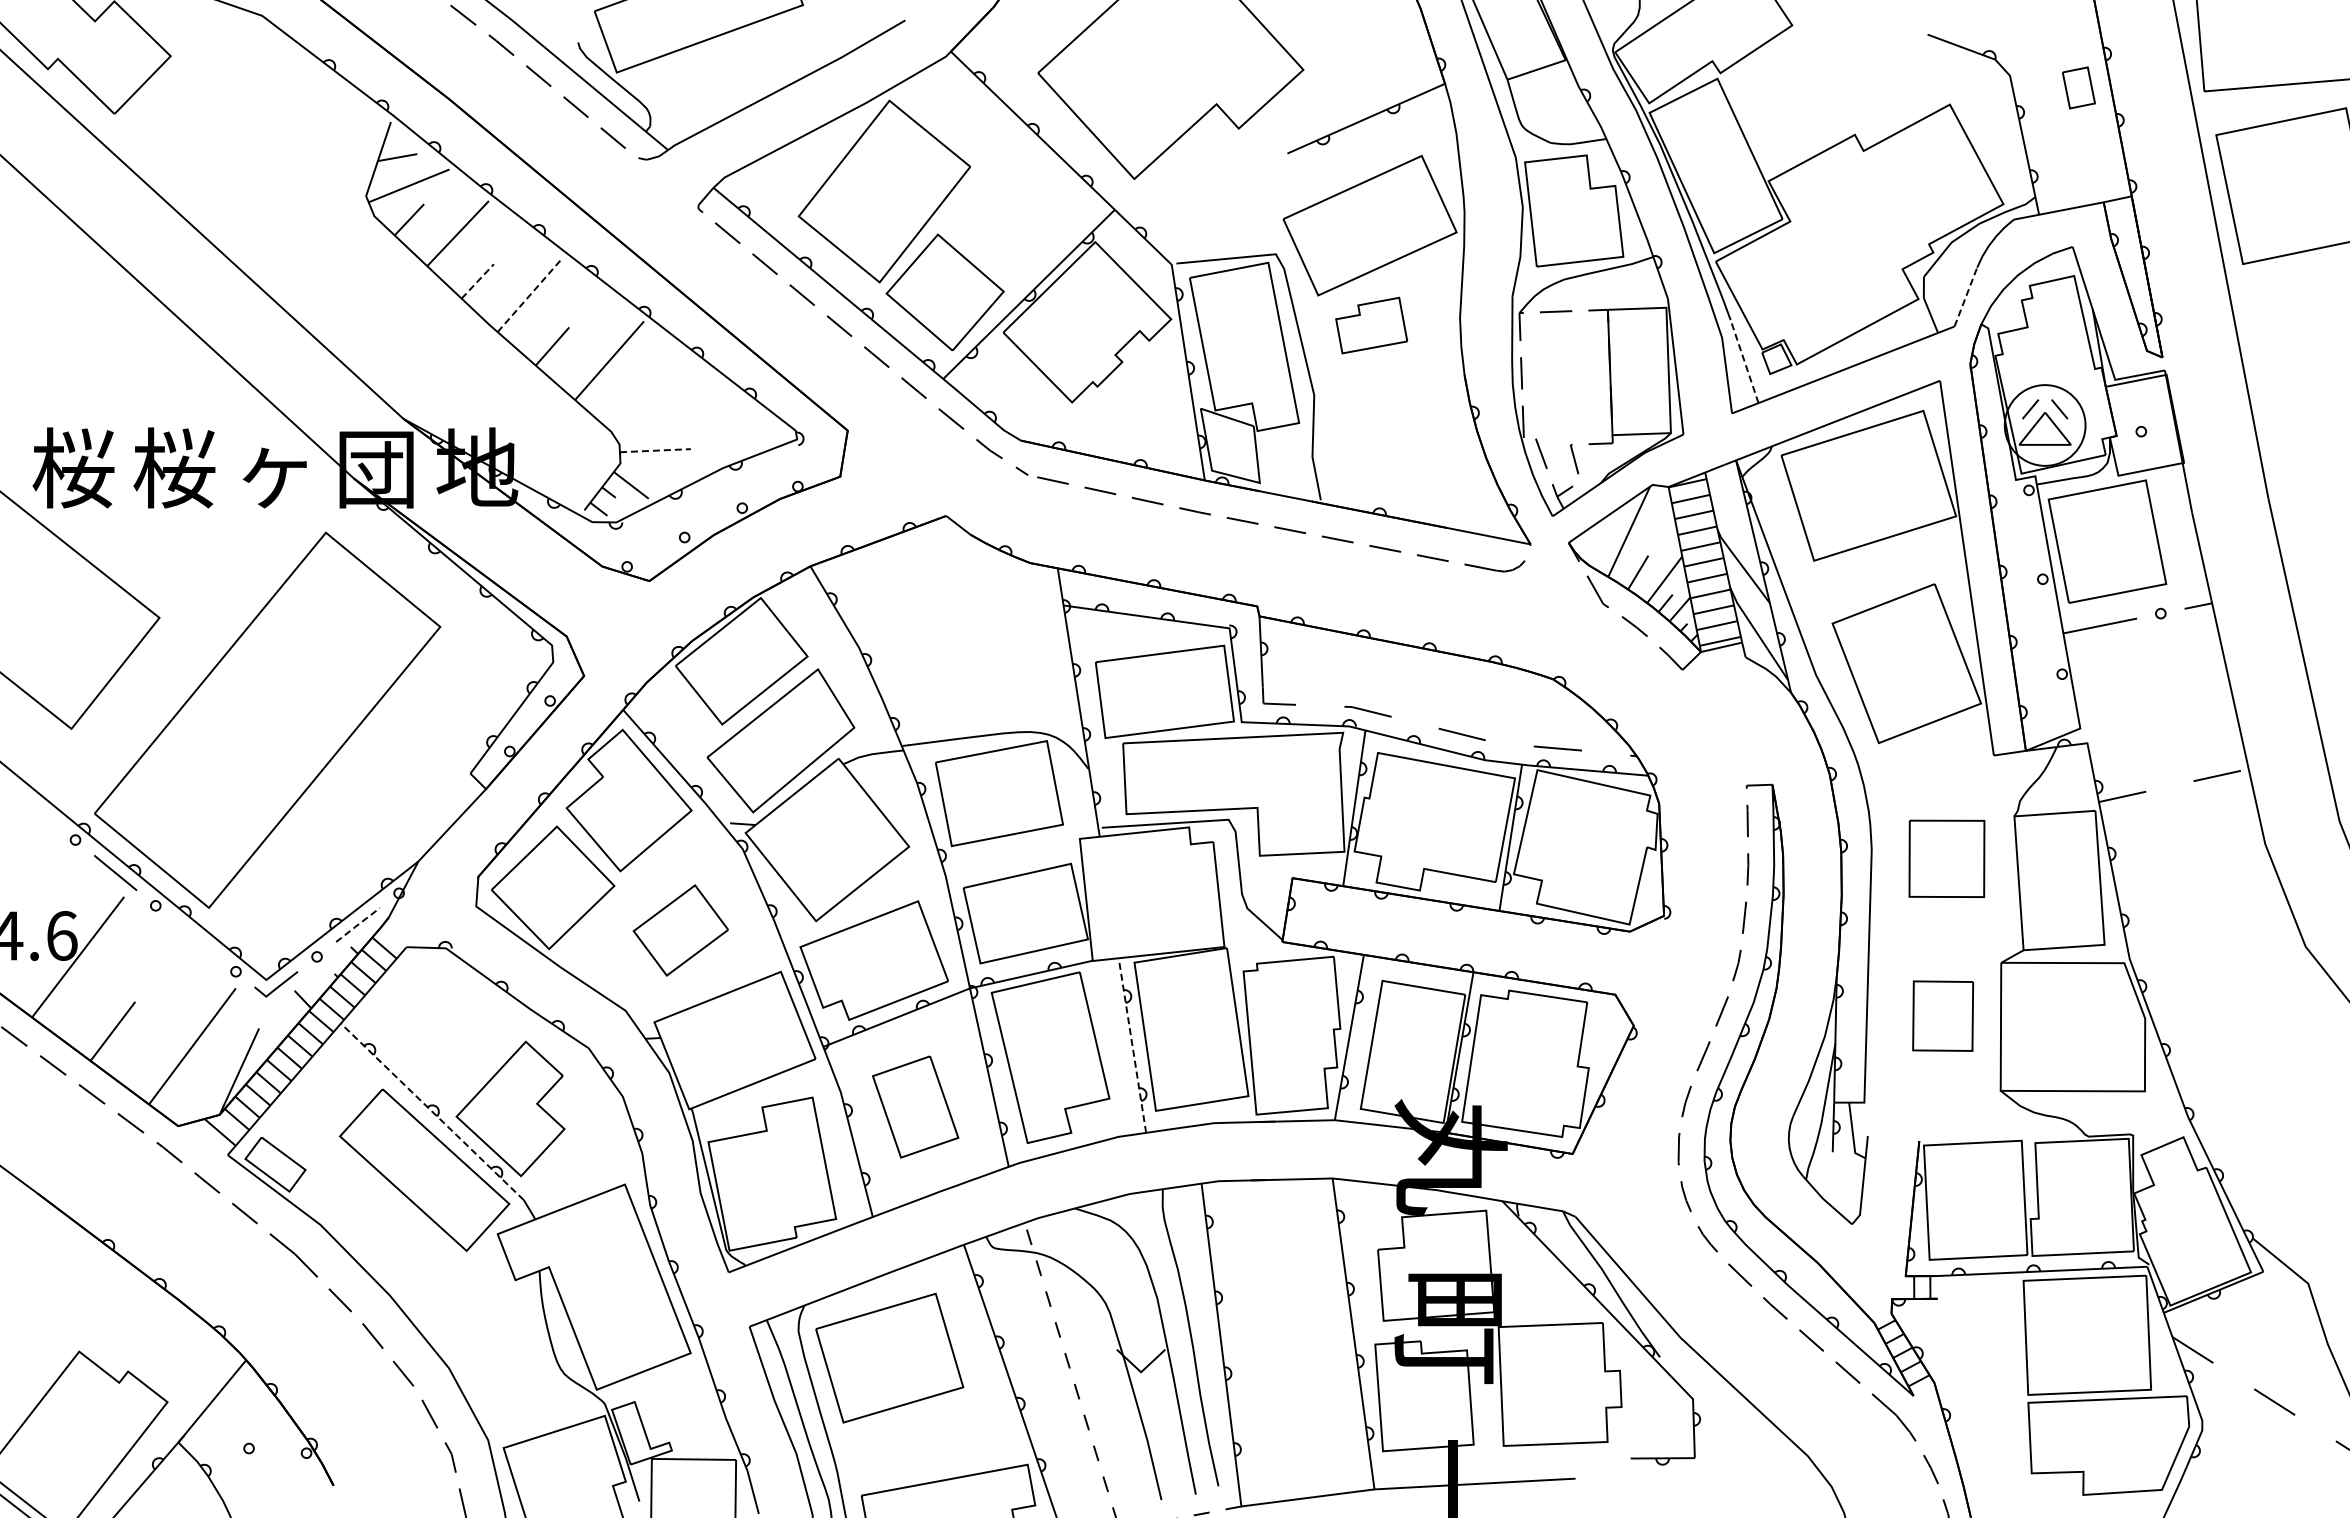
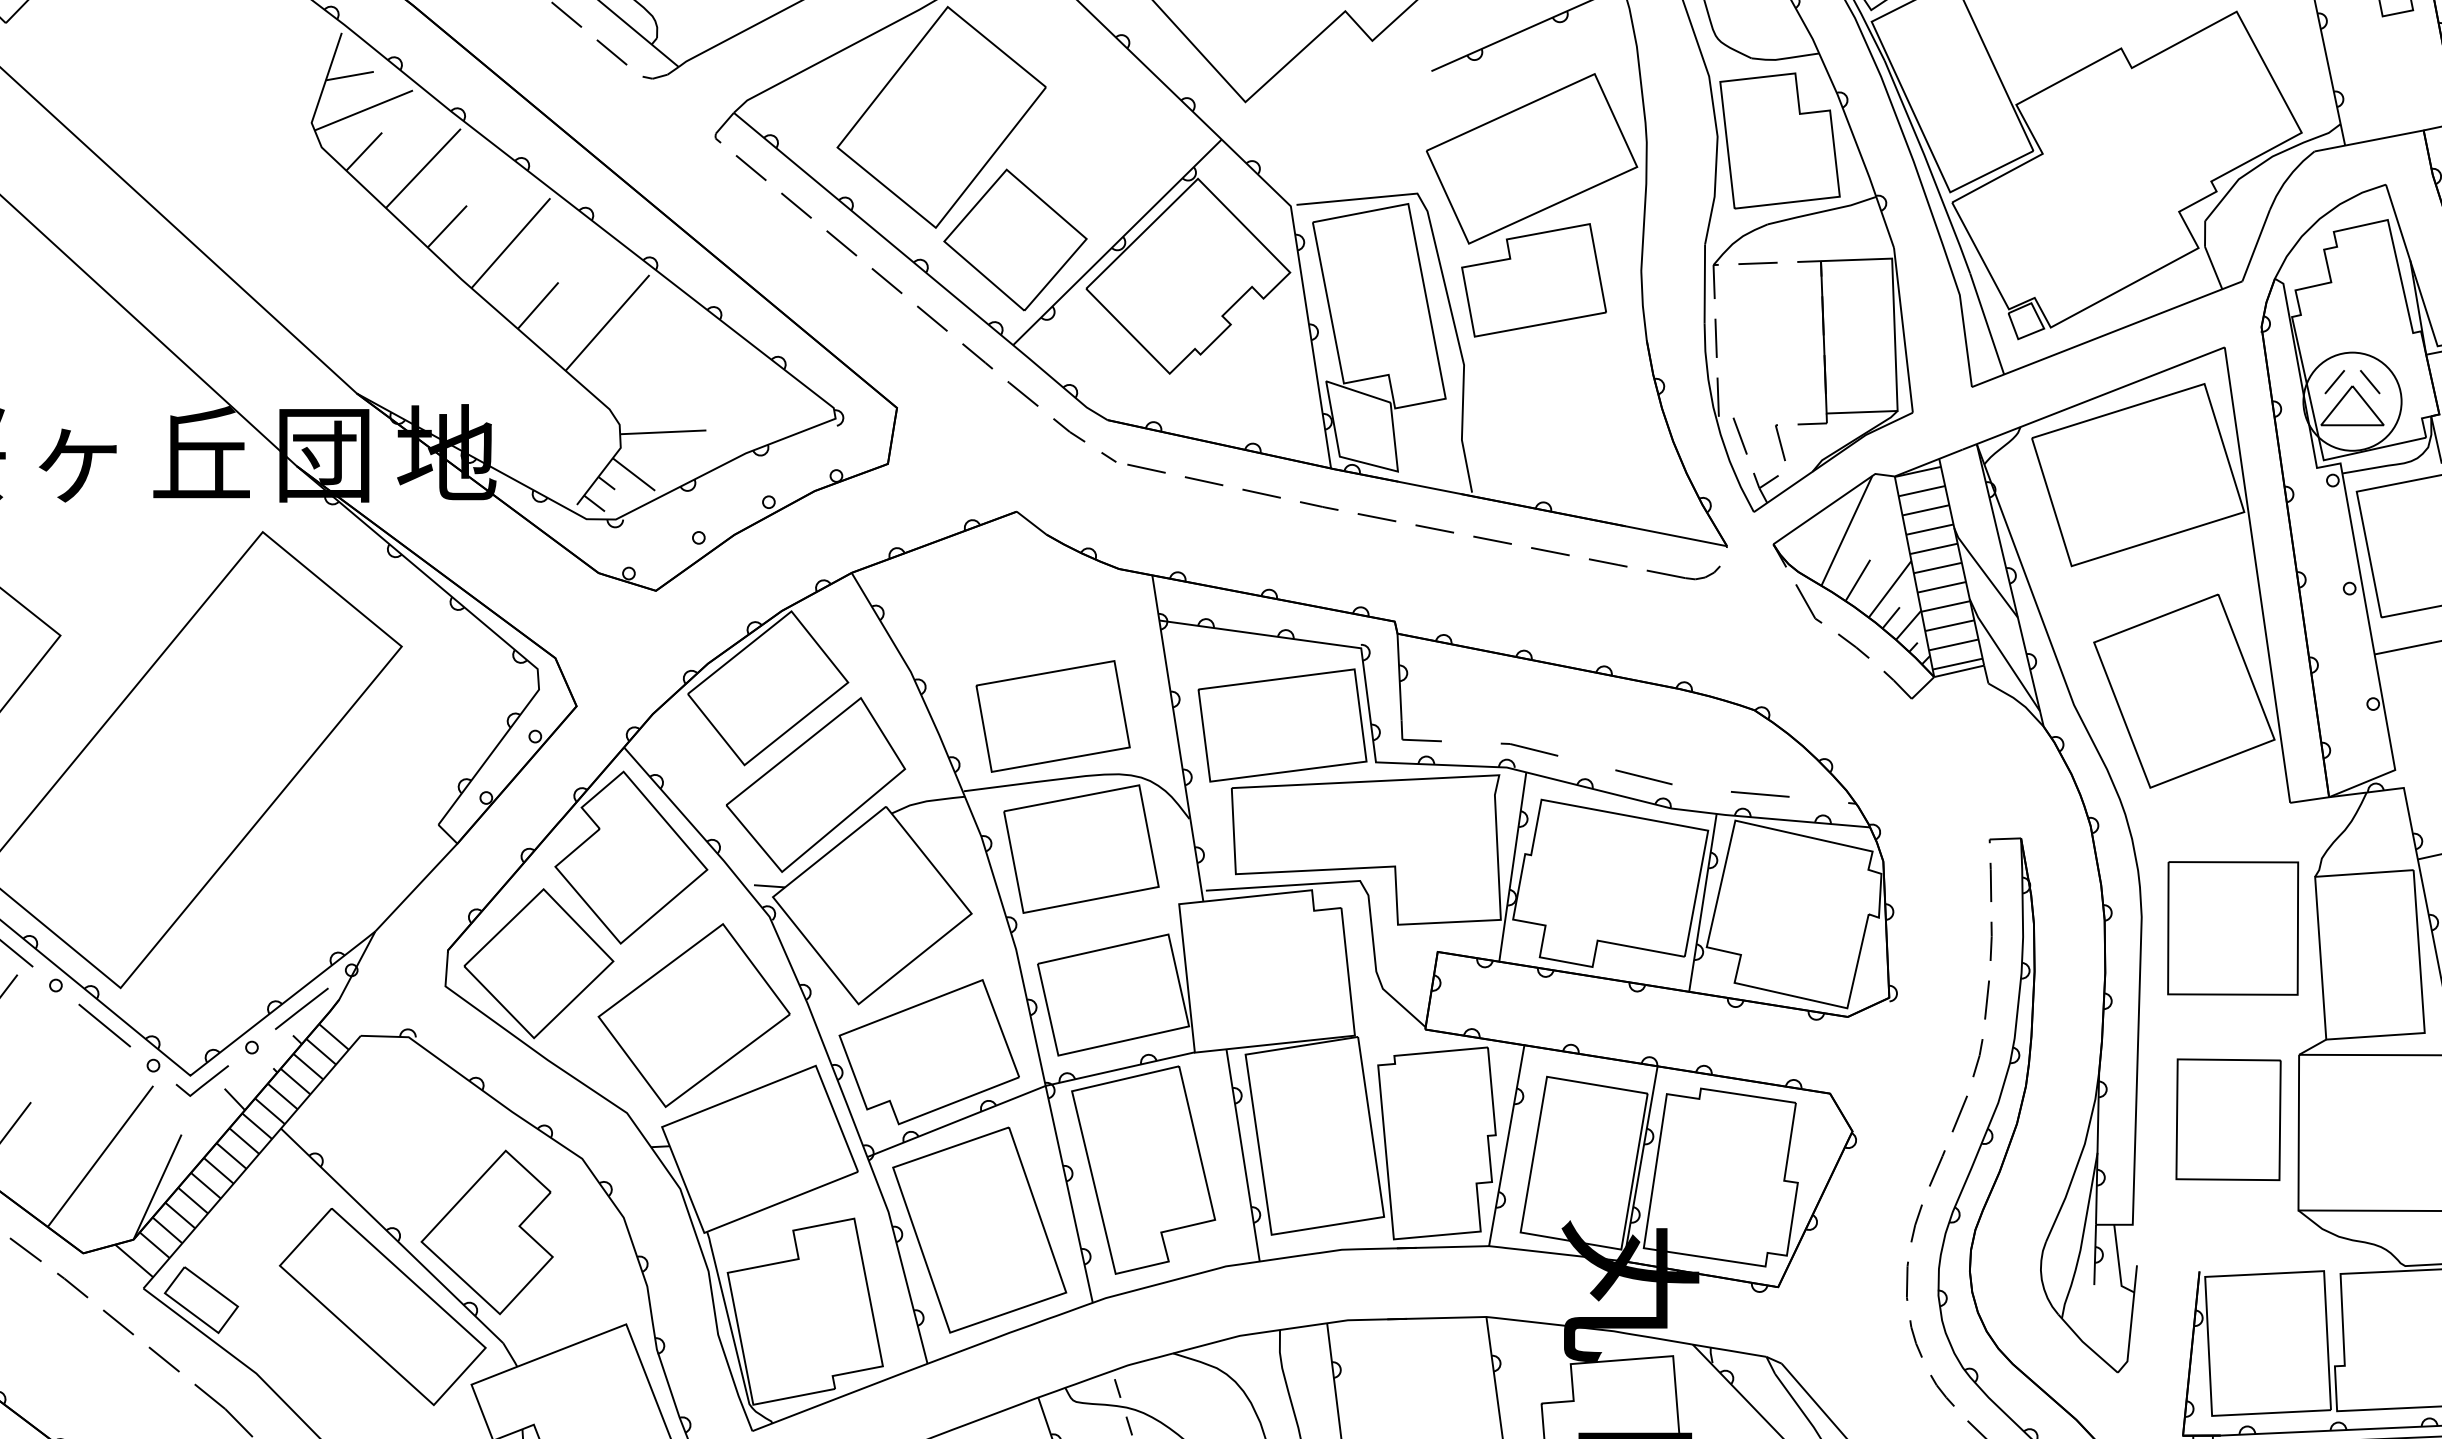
line: (477, 281) -> (447, 226), dashed -> solid
line: (530, 294) -> (511, 242), dashed -> solid
line: (1966, 296) -> (2256, 244), dashed -> solid
part: (1371, 325) -> (1533, 280), size x1.67
line: (1744, 361) -> (1987, 323), dashed -> solid
line: (655, 450) -> (663, 432), dashed -> solid
text: (174, 467) -> (78, 452), 桜 -> ヶ
text: (275, 468) -> (201, 453), ヶ -> 丘
part: (976, 684) -> (1053, 716), added
part: (1946, 858) -> (2232, 928), size x1.43
line: (357, 925) -> (301, 1009), dashed -> solid
part: (680, 930) -> (693, 1015), size x1.67
line: (195, 938) -> (104, 1025), added
part: (1942, 1015) -> (2227, 1118), size x1.43
line: (1132, 1045) -> (1243, 1155), dashed -> solid
part: (915, 1106) -> (979, 1229), size x1.67
line: (432, 1111) -> (392, 1235), dashed -> solid

